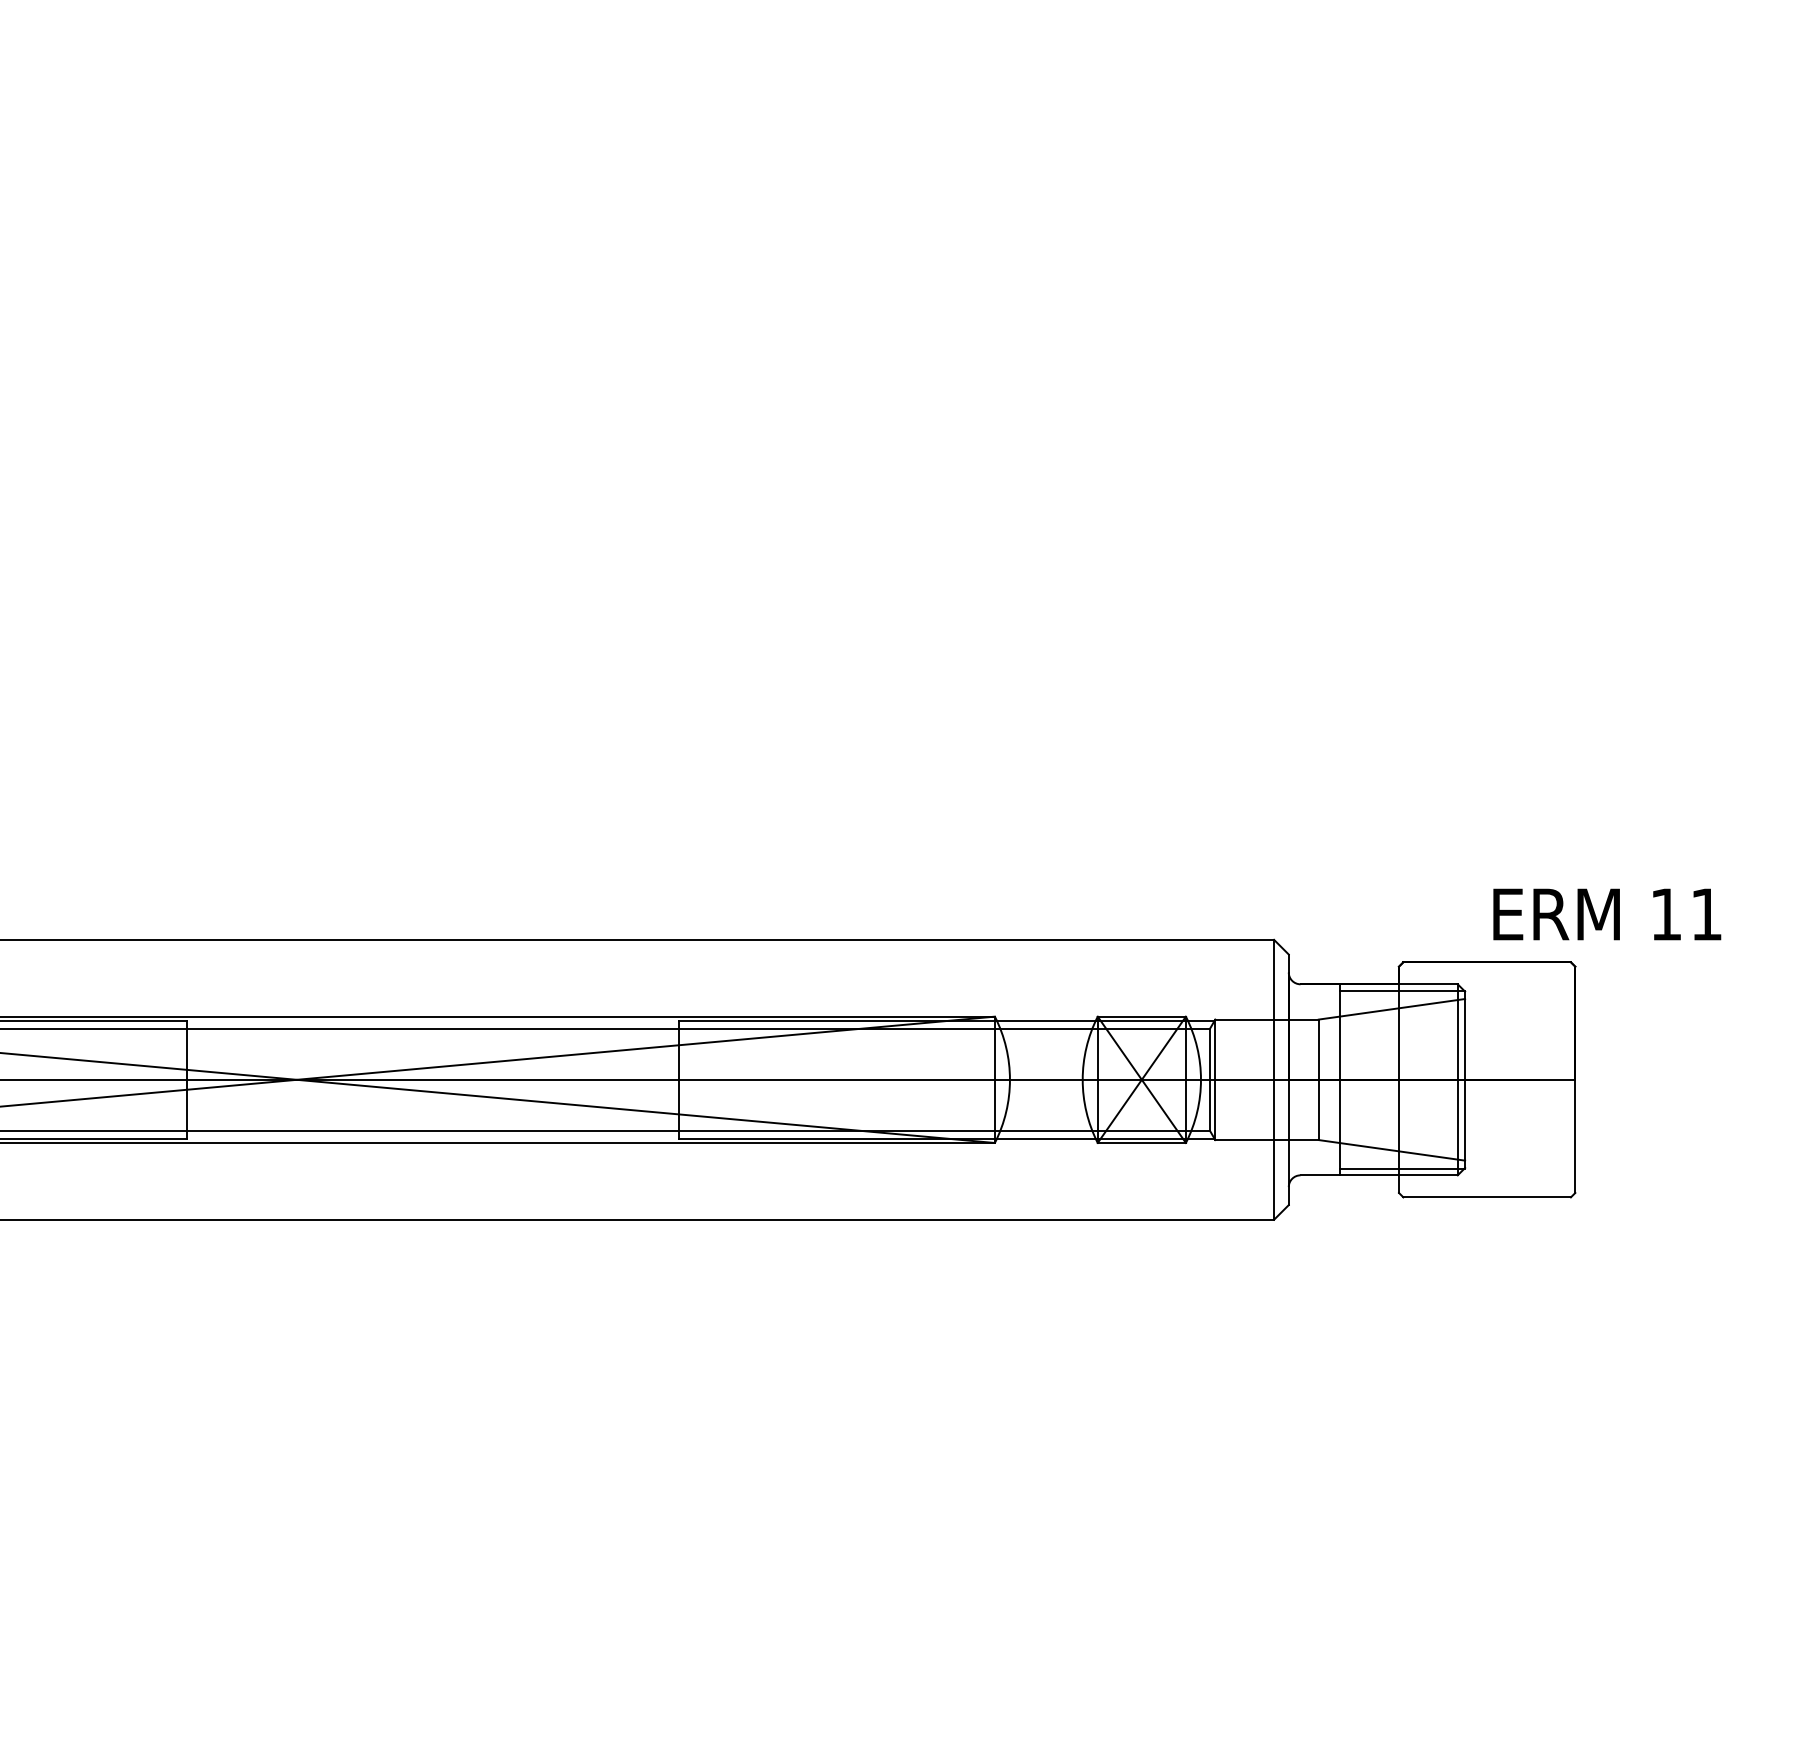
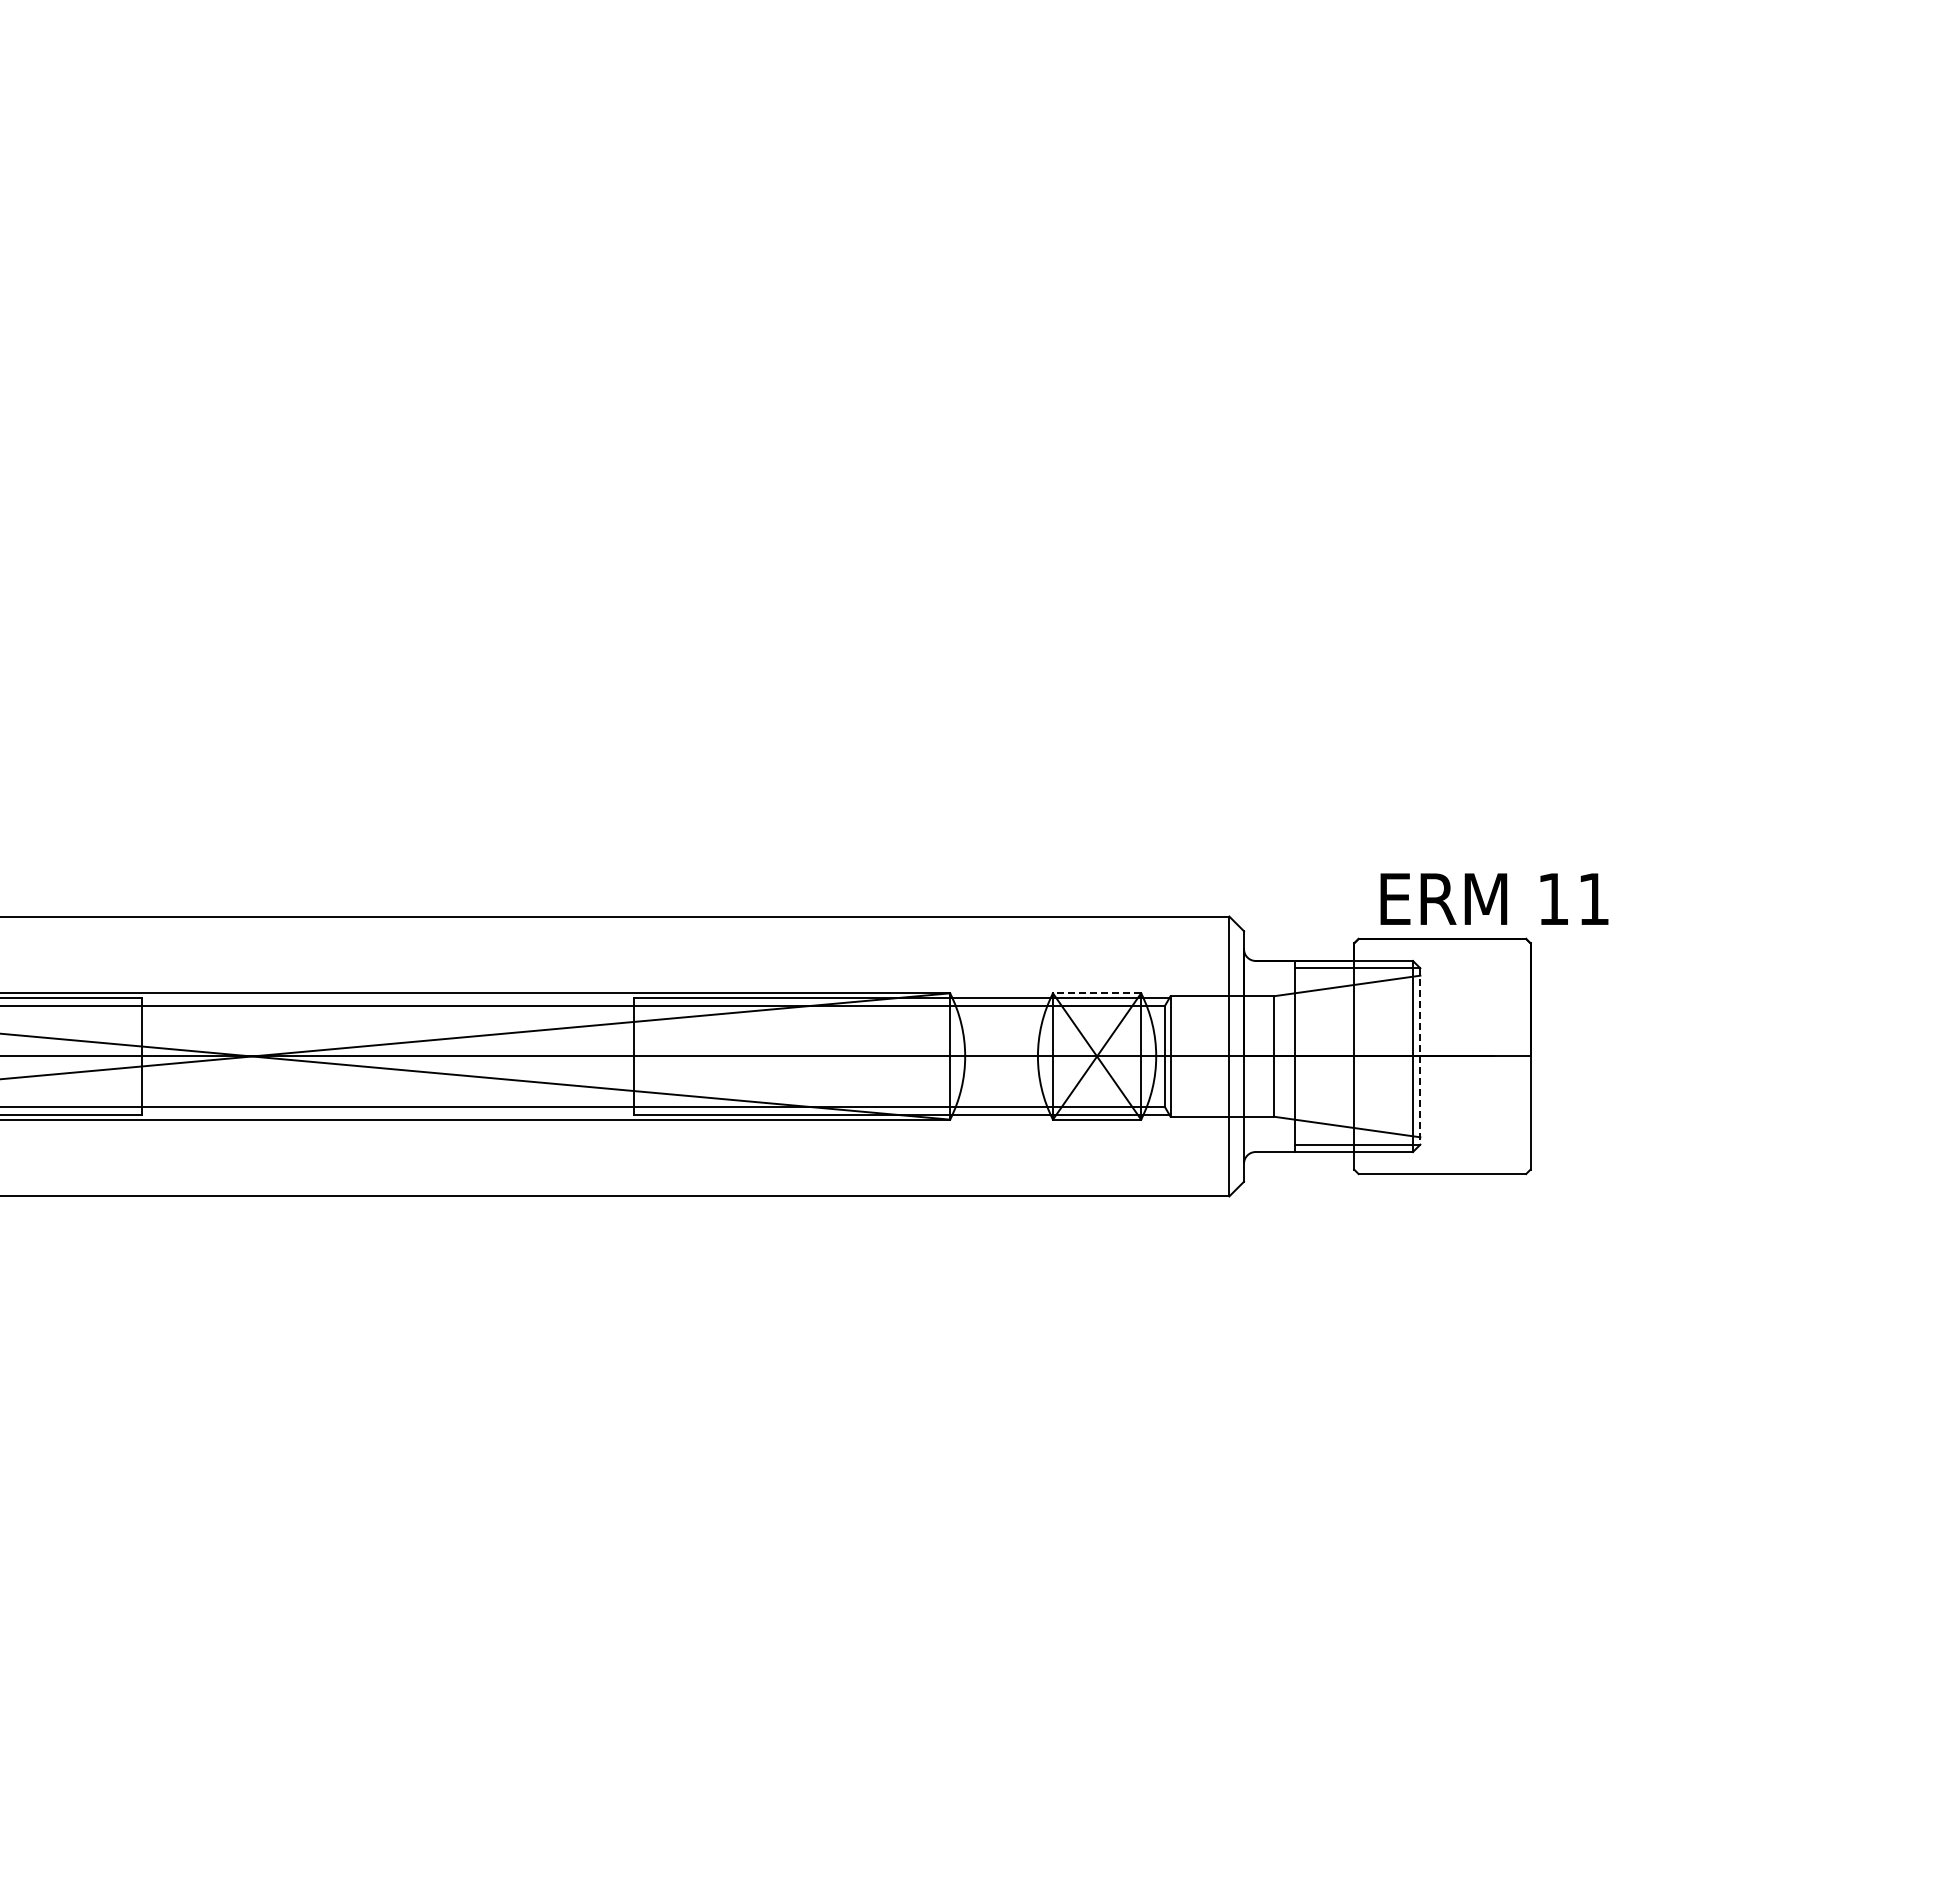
text: (1607, 913) -> (1494, 898), moved
line: (1141, 1016) -> (1096, 993), solid -> dashed
line: (1465, 1079) -> (1420, 1056), solid -> dashed

